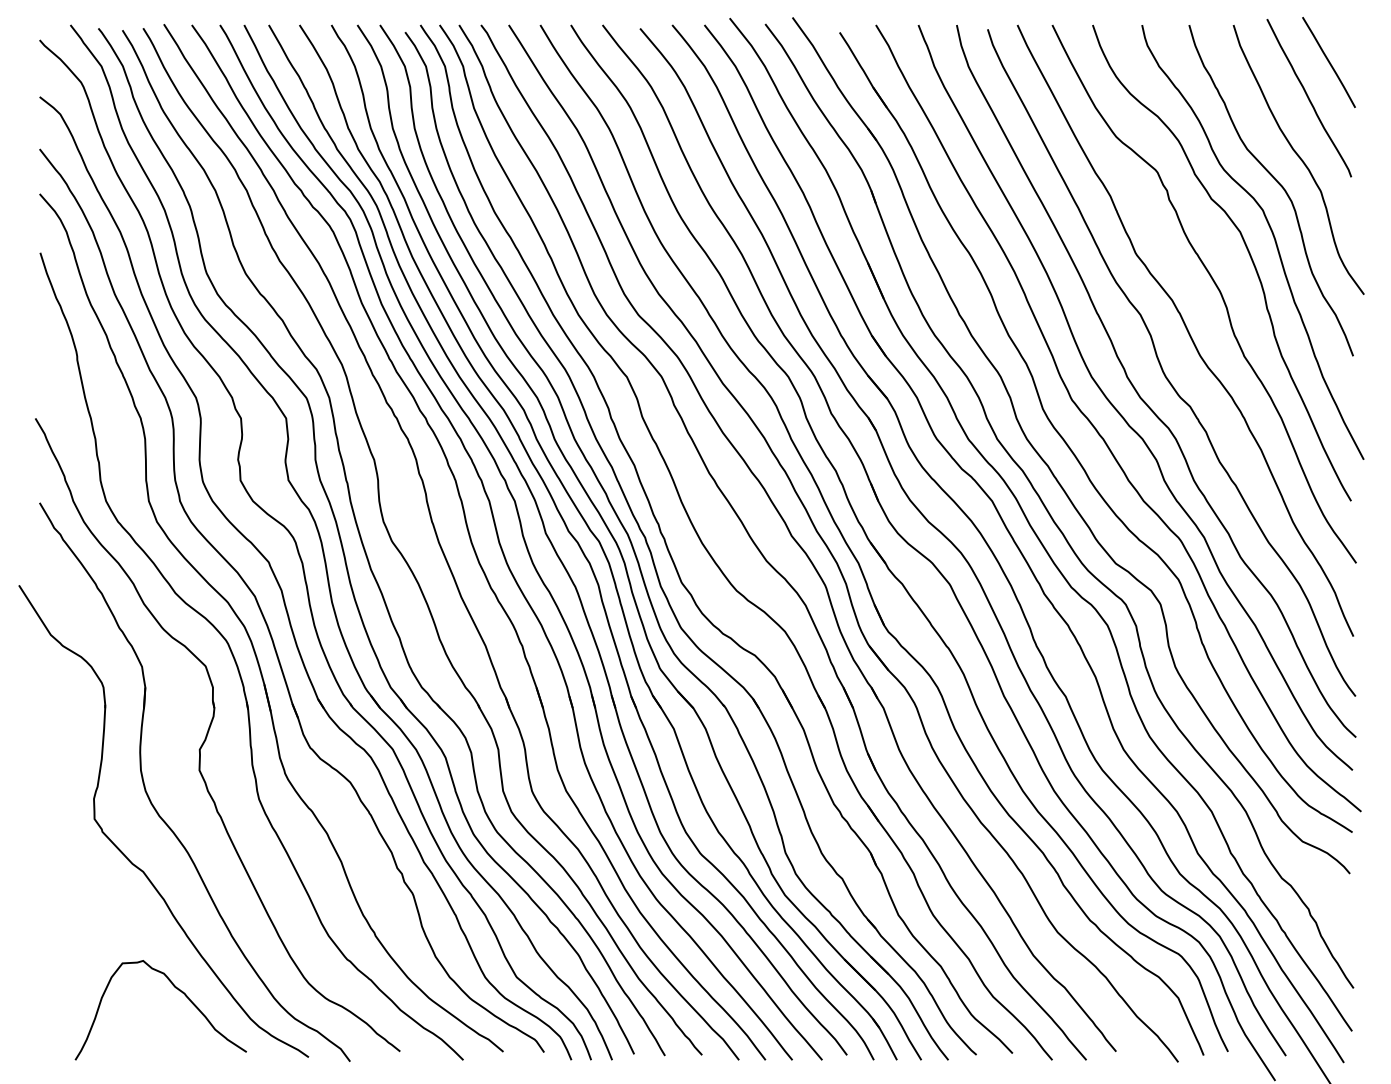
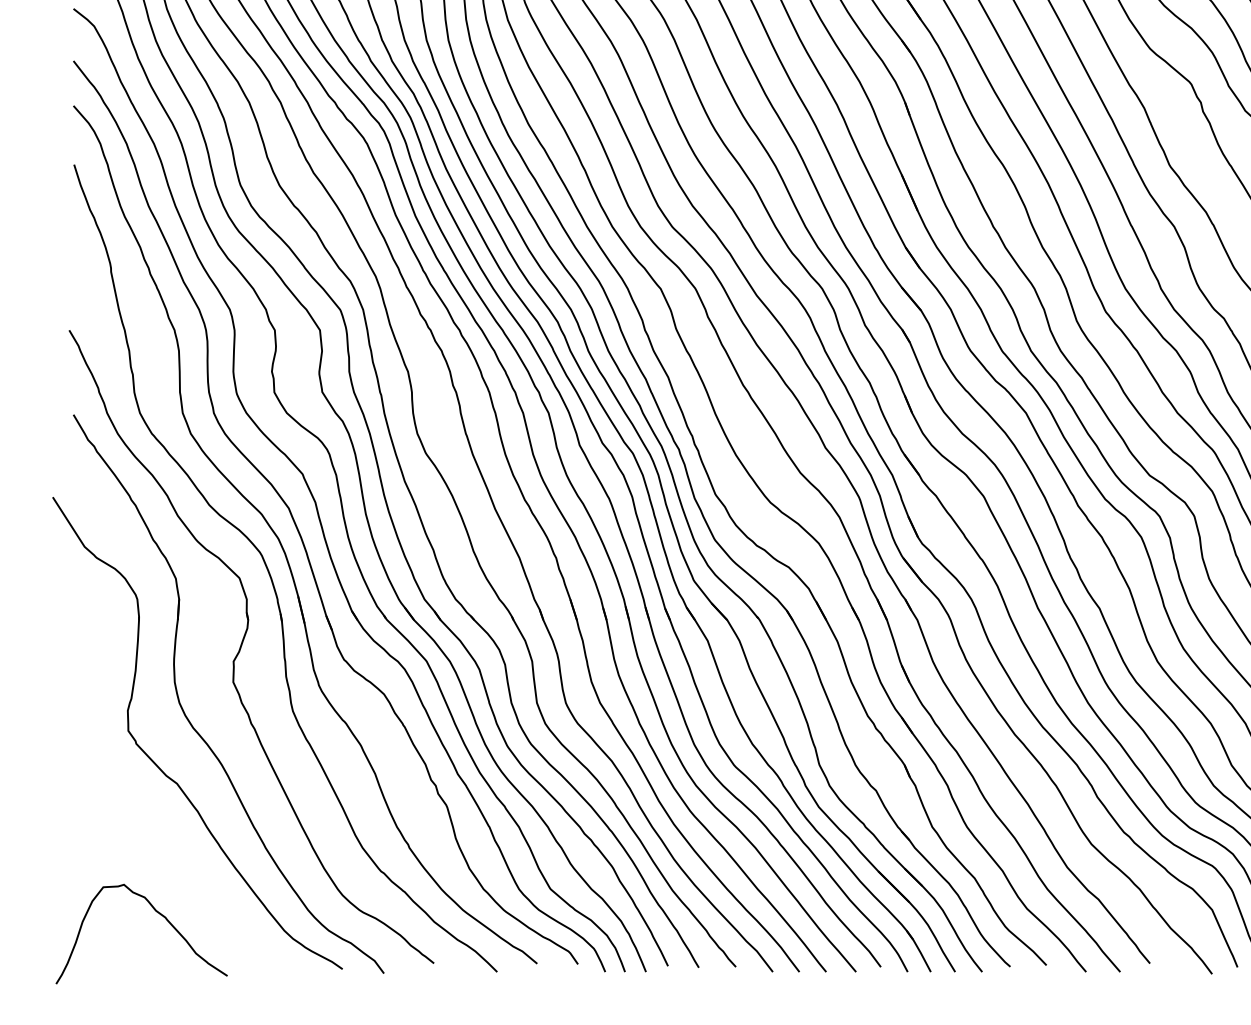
curve: (175, 988) -> (156, 912), moved

